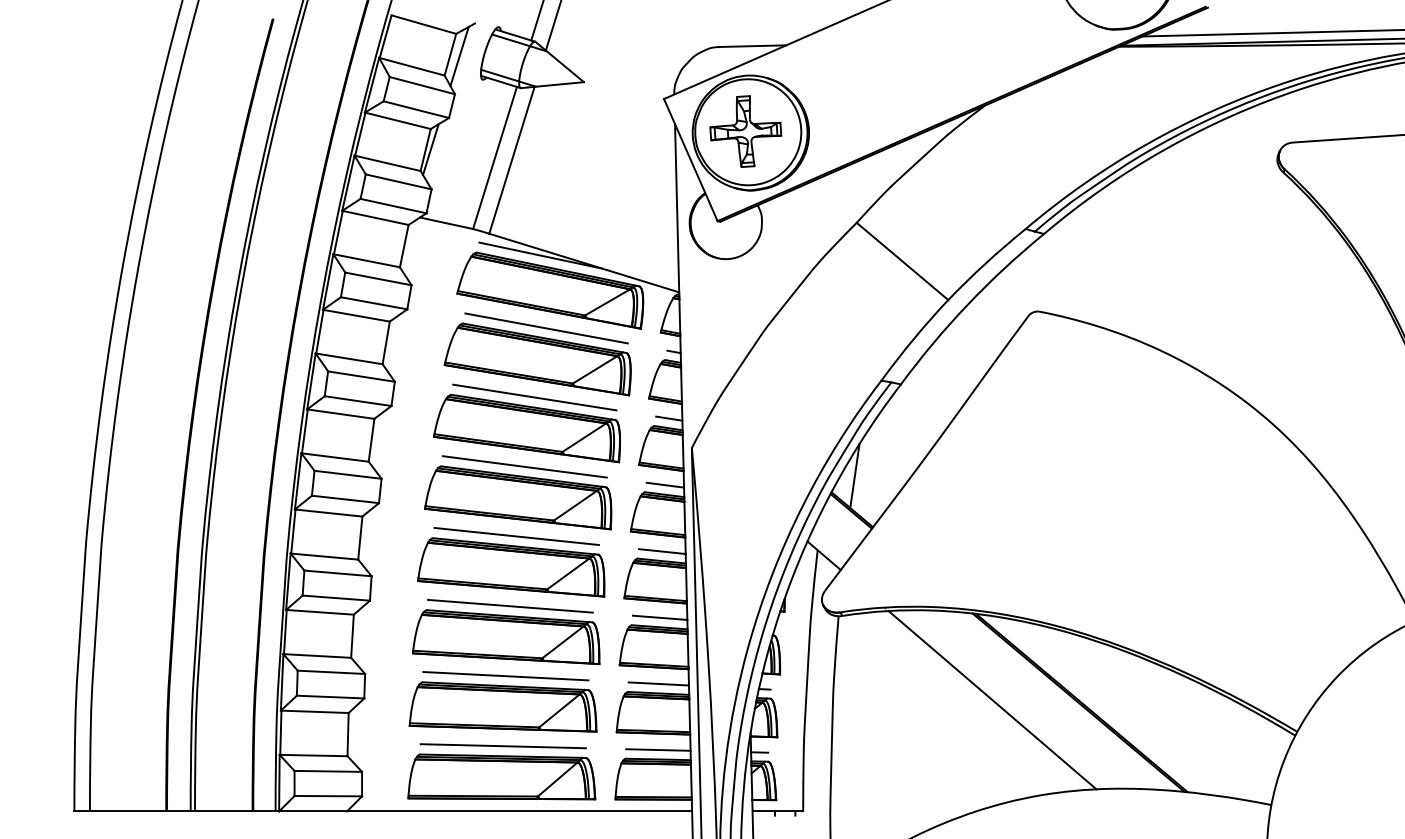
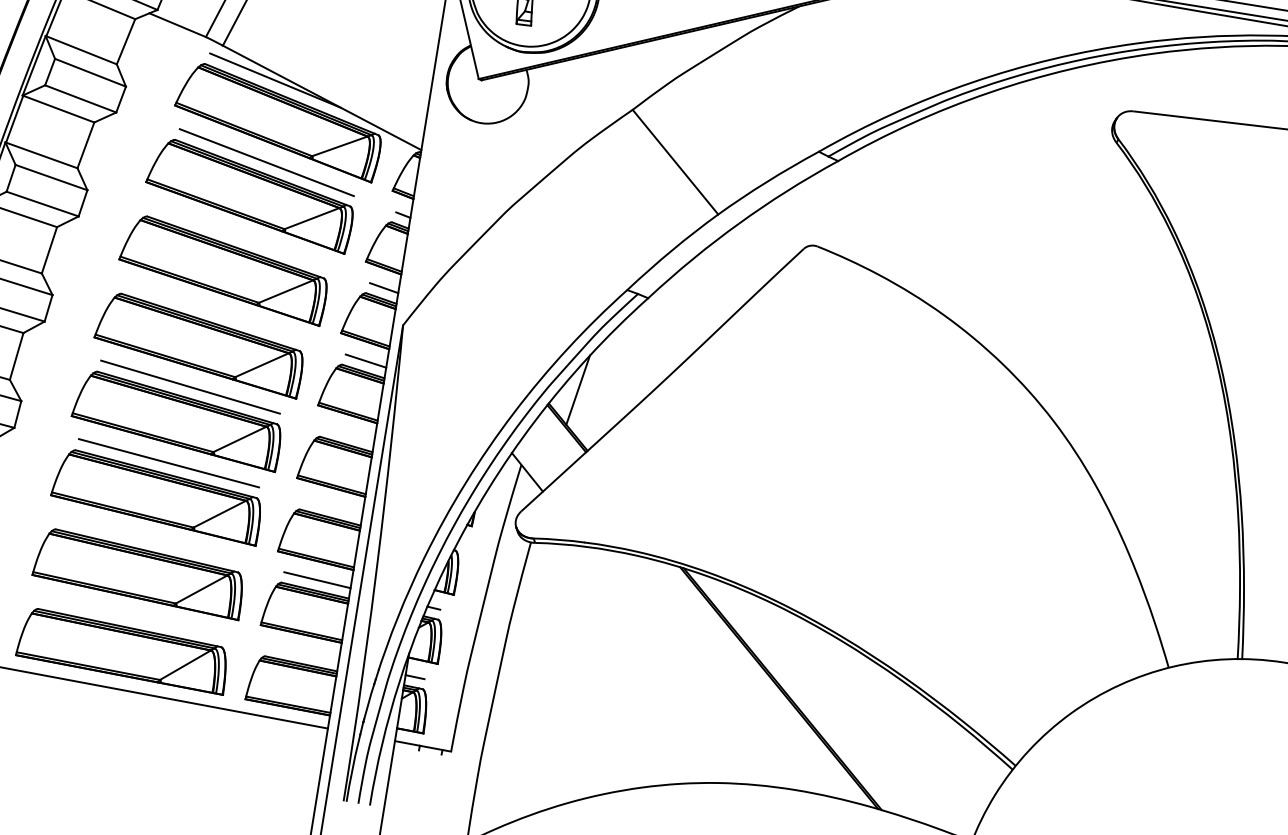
line: (534, 397) -> (239, 236), removed
line: (524, 466) -> (213, 311), removed
line: (661, 551) -> (347, 433), removed
line: (659, 617) -> (332, 506), removed
line: (505, 676) -> (148, 540), removed
line: (992, 699) -> (684, 666), removed
line: (502, 746) -> (131, 617), removed
line: (658, 749) -> (303, 652), removed

